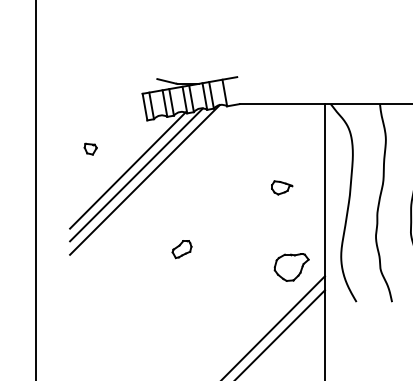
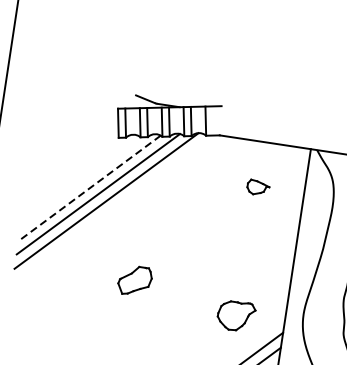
part: (90, 148) -> (53, 158), removed
line: (127, 170) -> (89, 188), solid -> dashed
part: (282, 187) -> (258, 187), moved
part: (181, 249) -> (134, 281), size x1.6
part: (291, 267) -> (235, 316), moved

